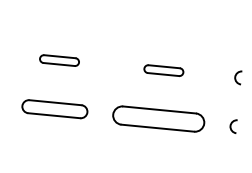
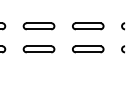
part: (58, 60) -> (38, 26), size x1.67
part: (164, 70) -> (88, 26), size x1.67
part: (159, 119) -> (88, 49), size x0.71

